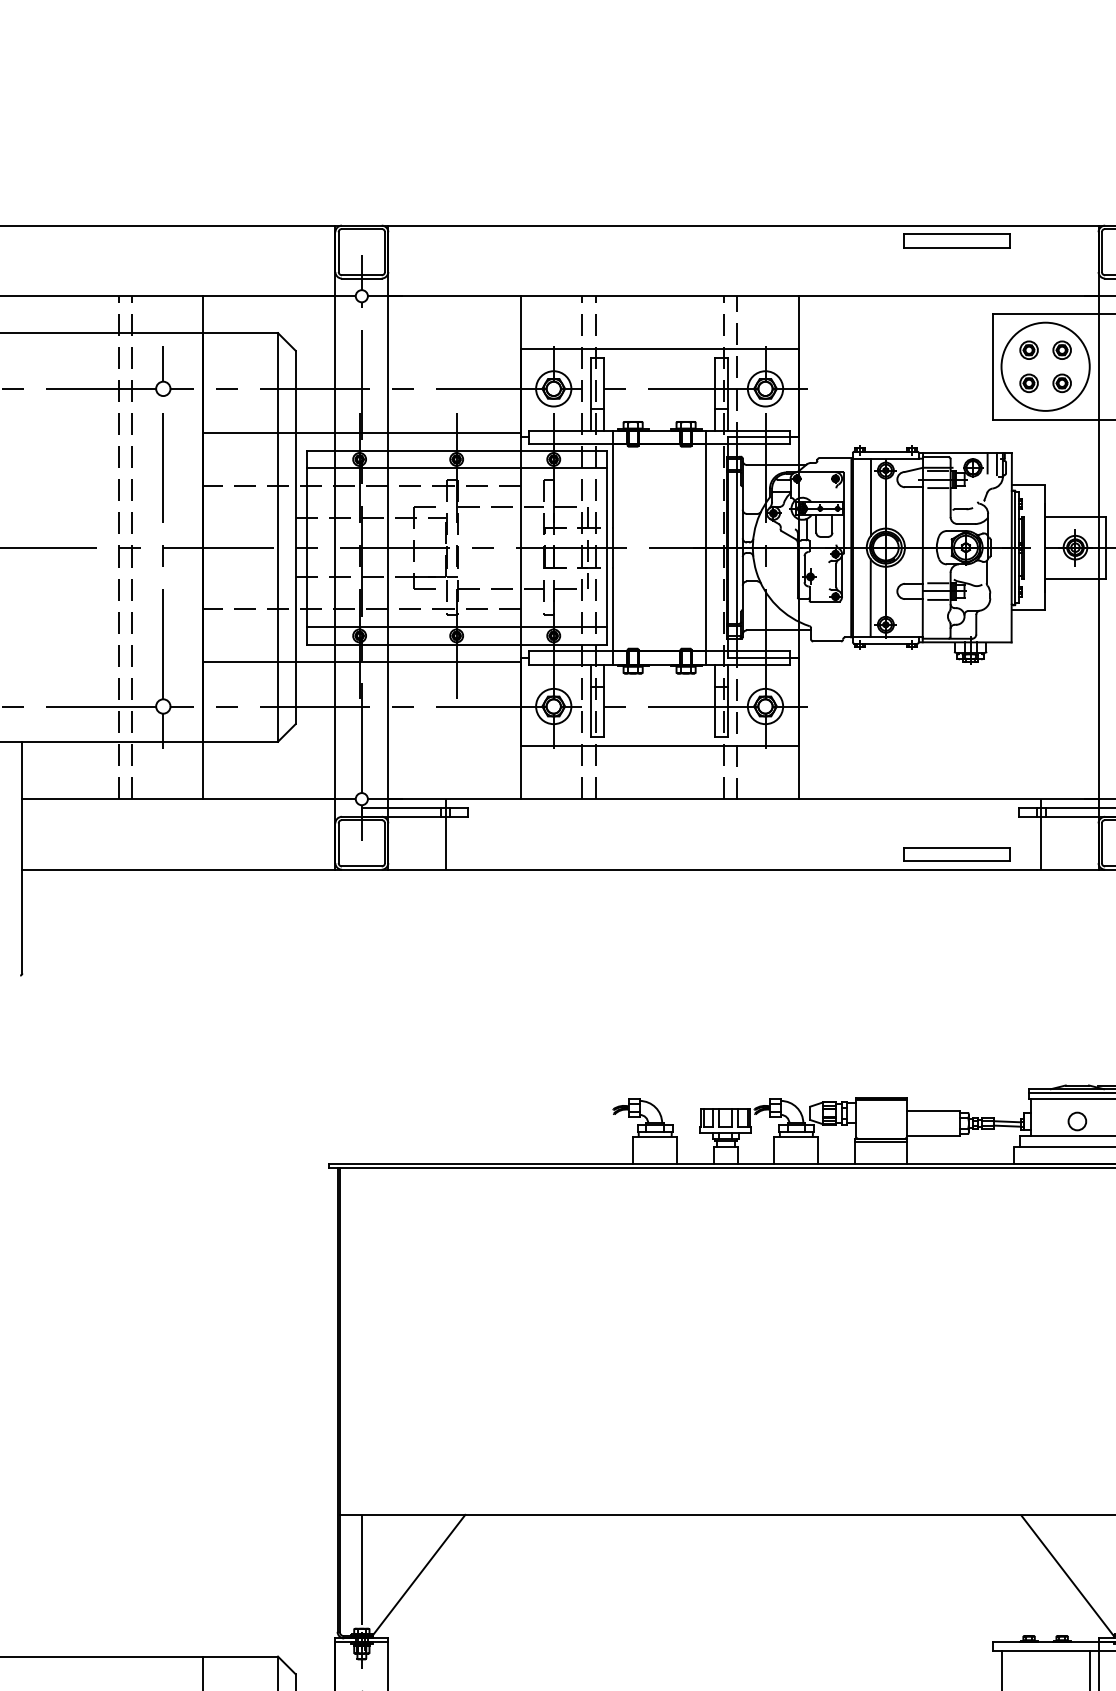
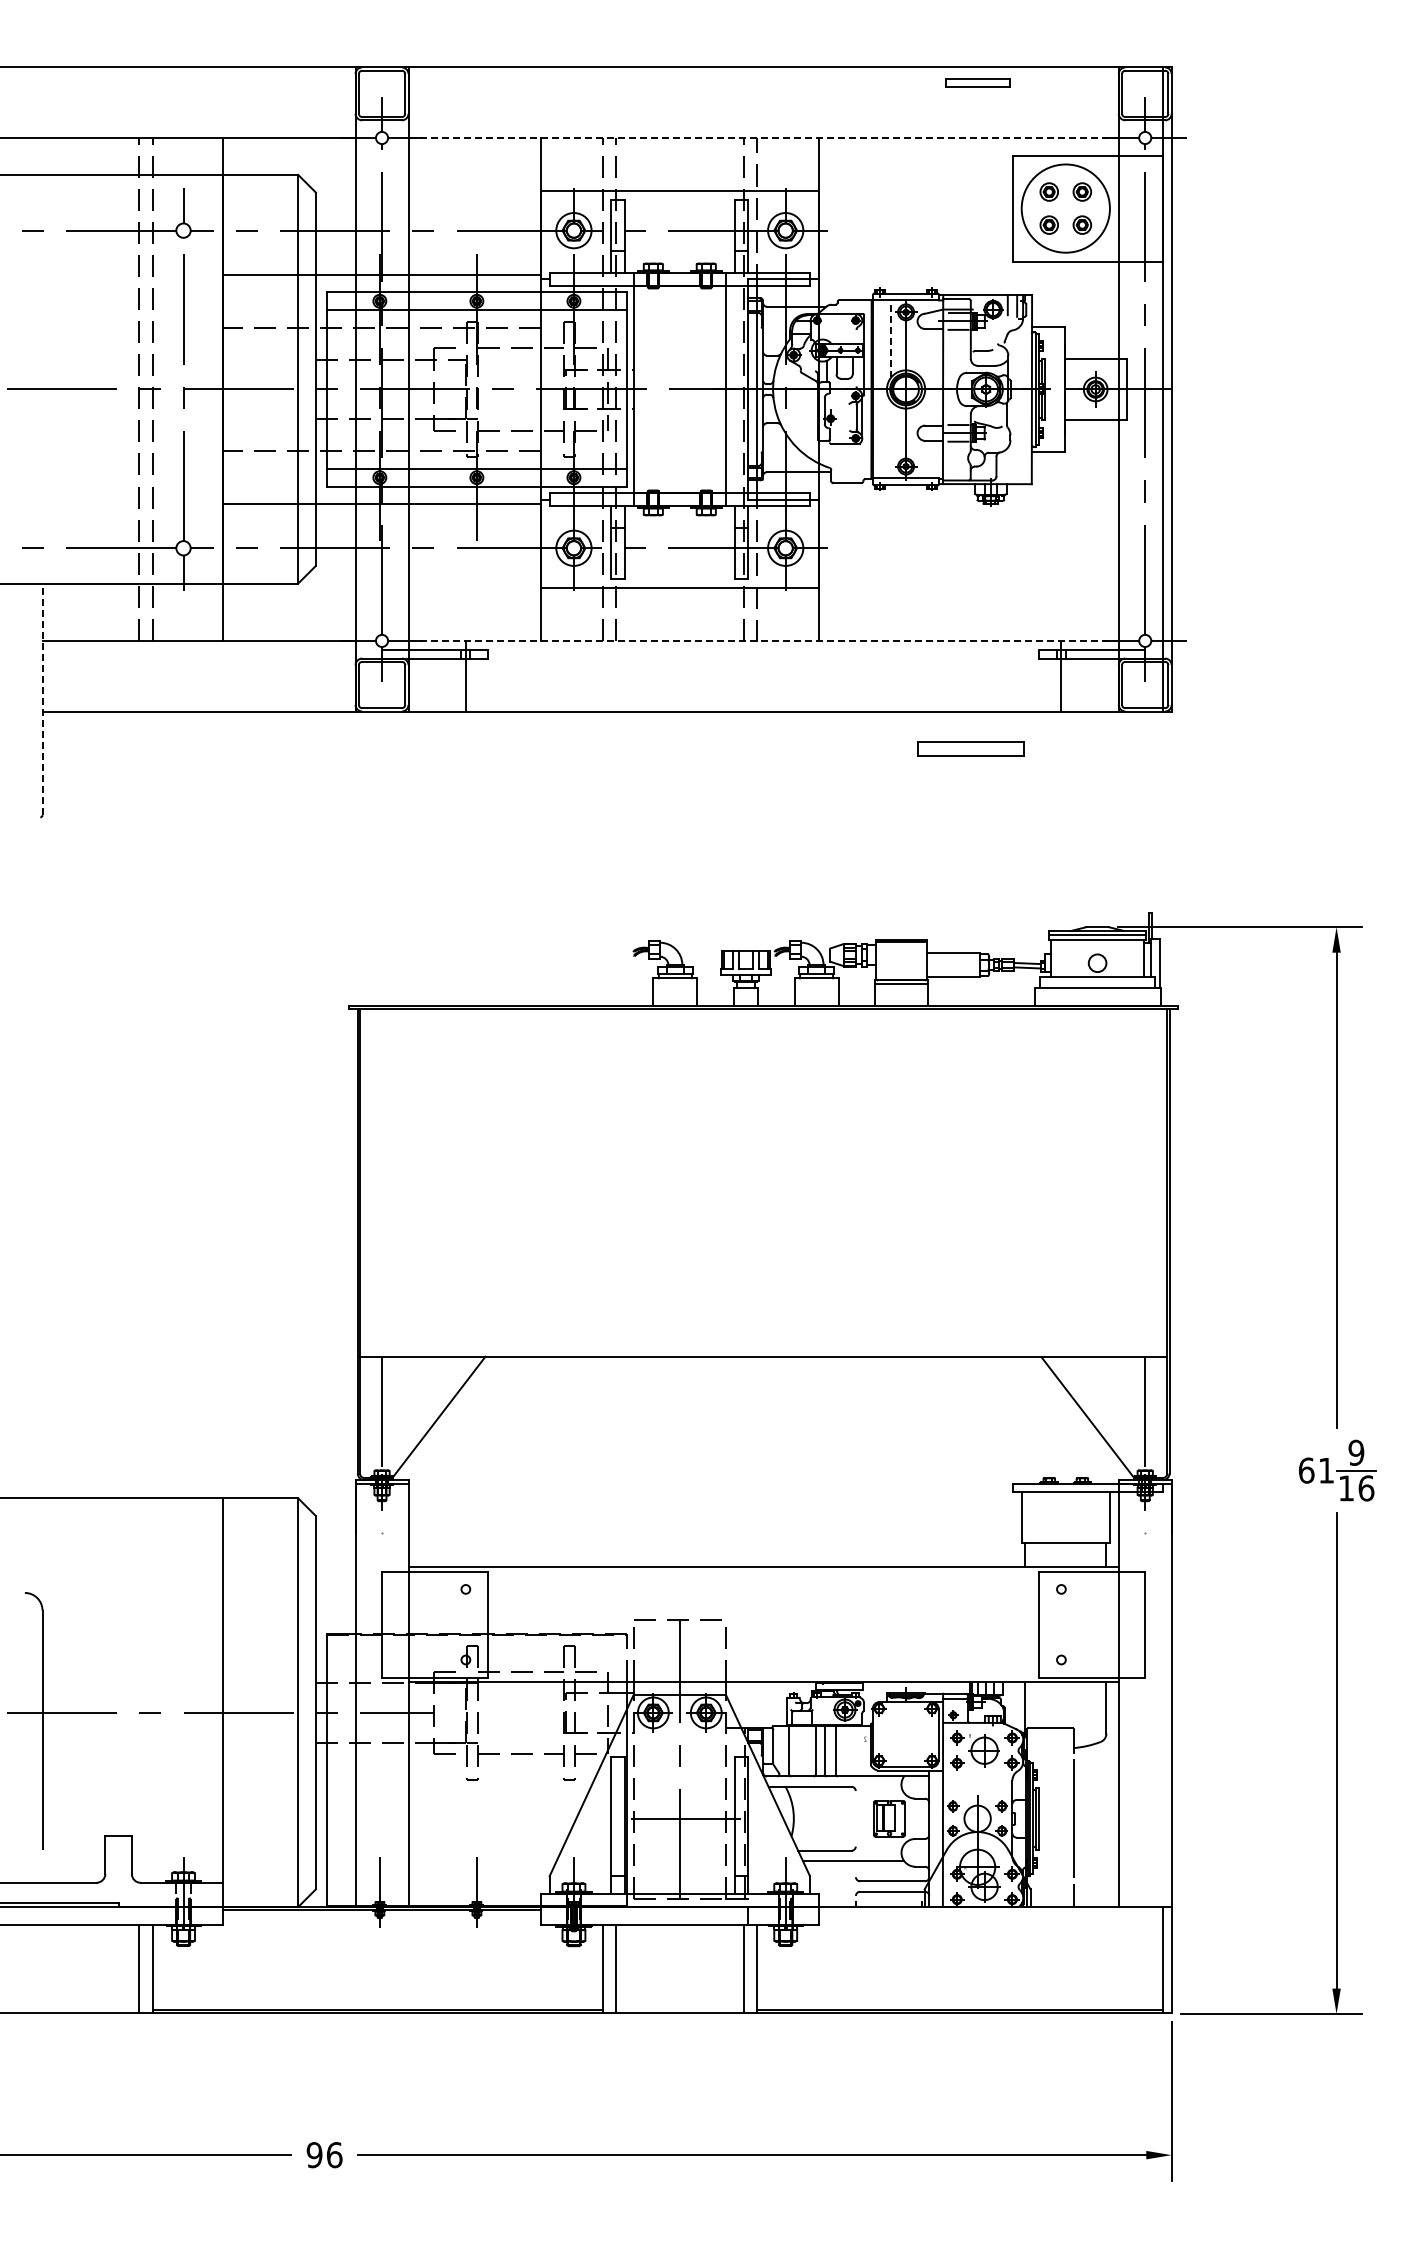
part: (957, 240) -> (977, 82), size x0.6
line: (744, 296) -> (764, 138), solid -> dashed
line: (870, 497) -> (890, 339), solid -> dashed
line: (870, 597) -> (890, 439), removed
line: (744, 798) -> (764, 640), solid -> dashed
part: (957, 853) -> (970, 748), moved
line: (22, 857) -> (42, 699), solid -> dashed

